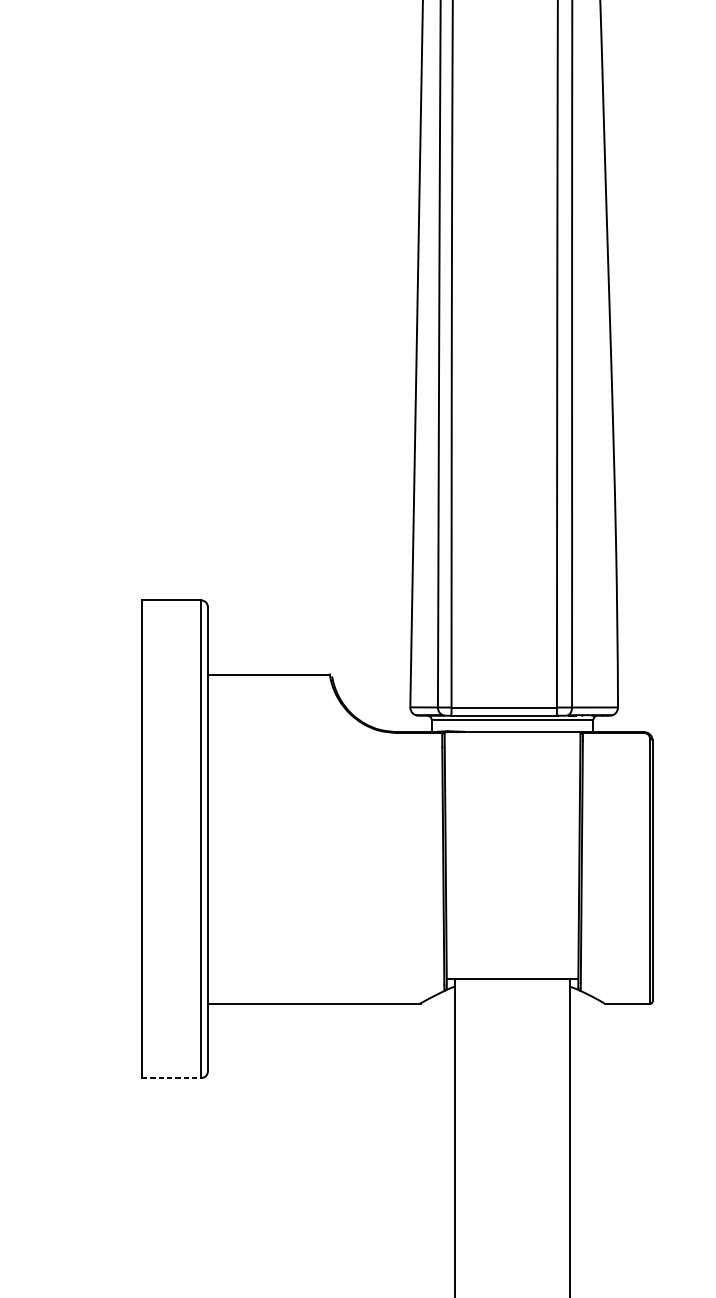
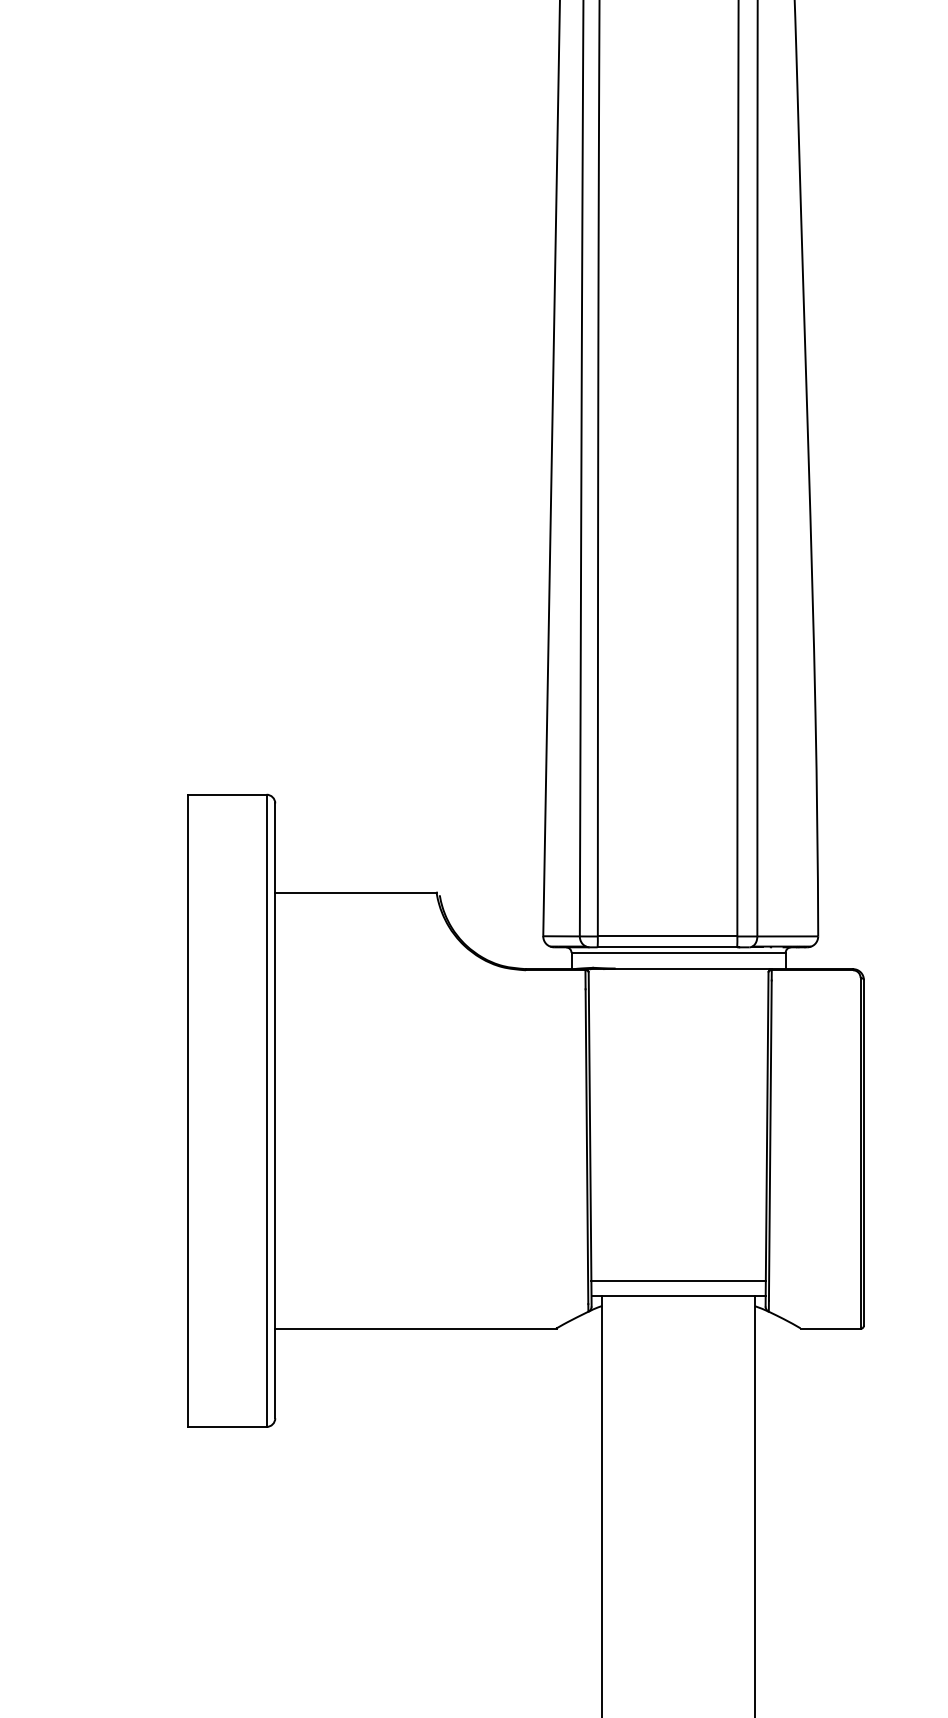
line: (512, 967) -> (678, 1280), added
line: (171, 1077) -> (227, 1426), dashed -> solid

